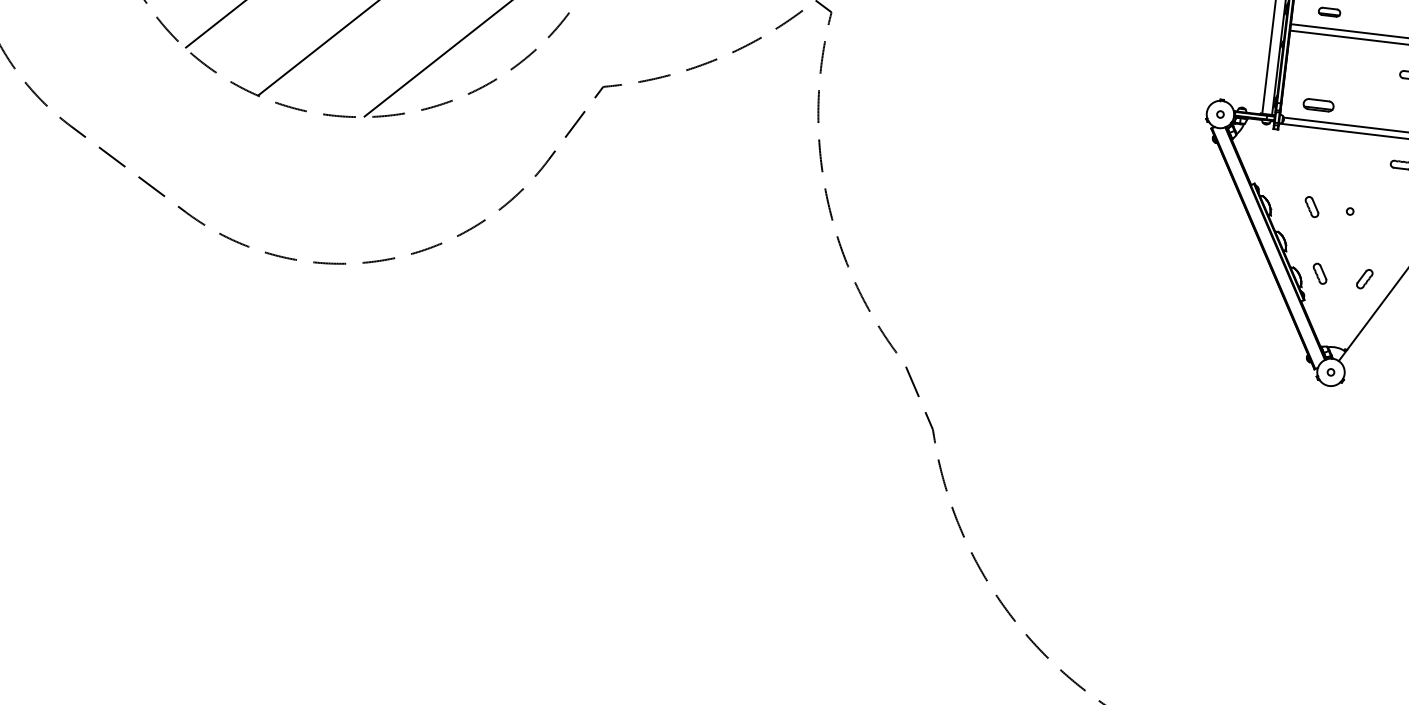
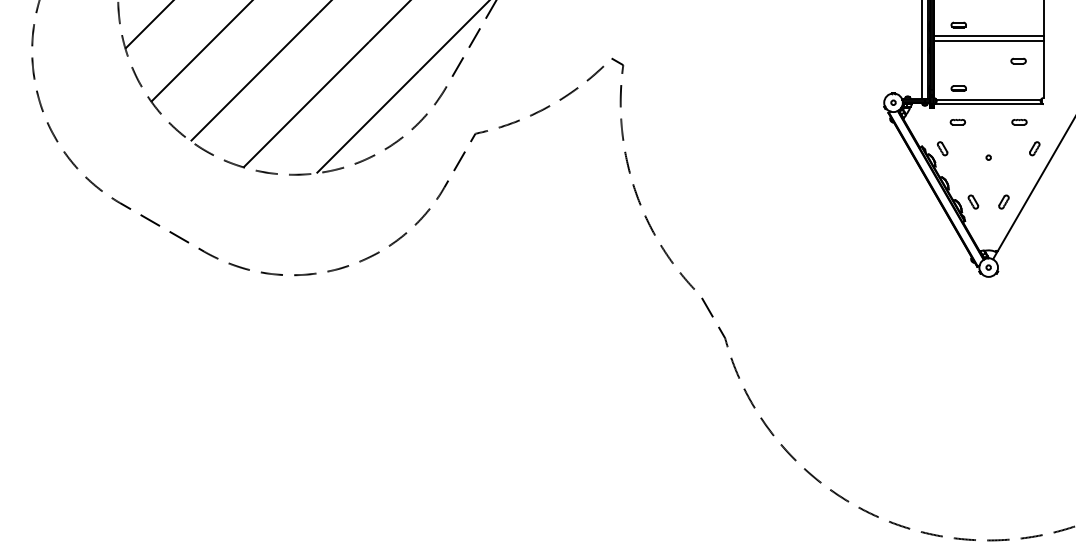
part: (1318, 104) -> (958, 88), size x0.71
part: (1310, 154) -> (957, 122), added
part: (1311, 206) -> (942, 148), moved

